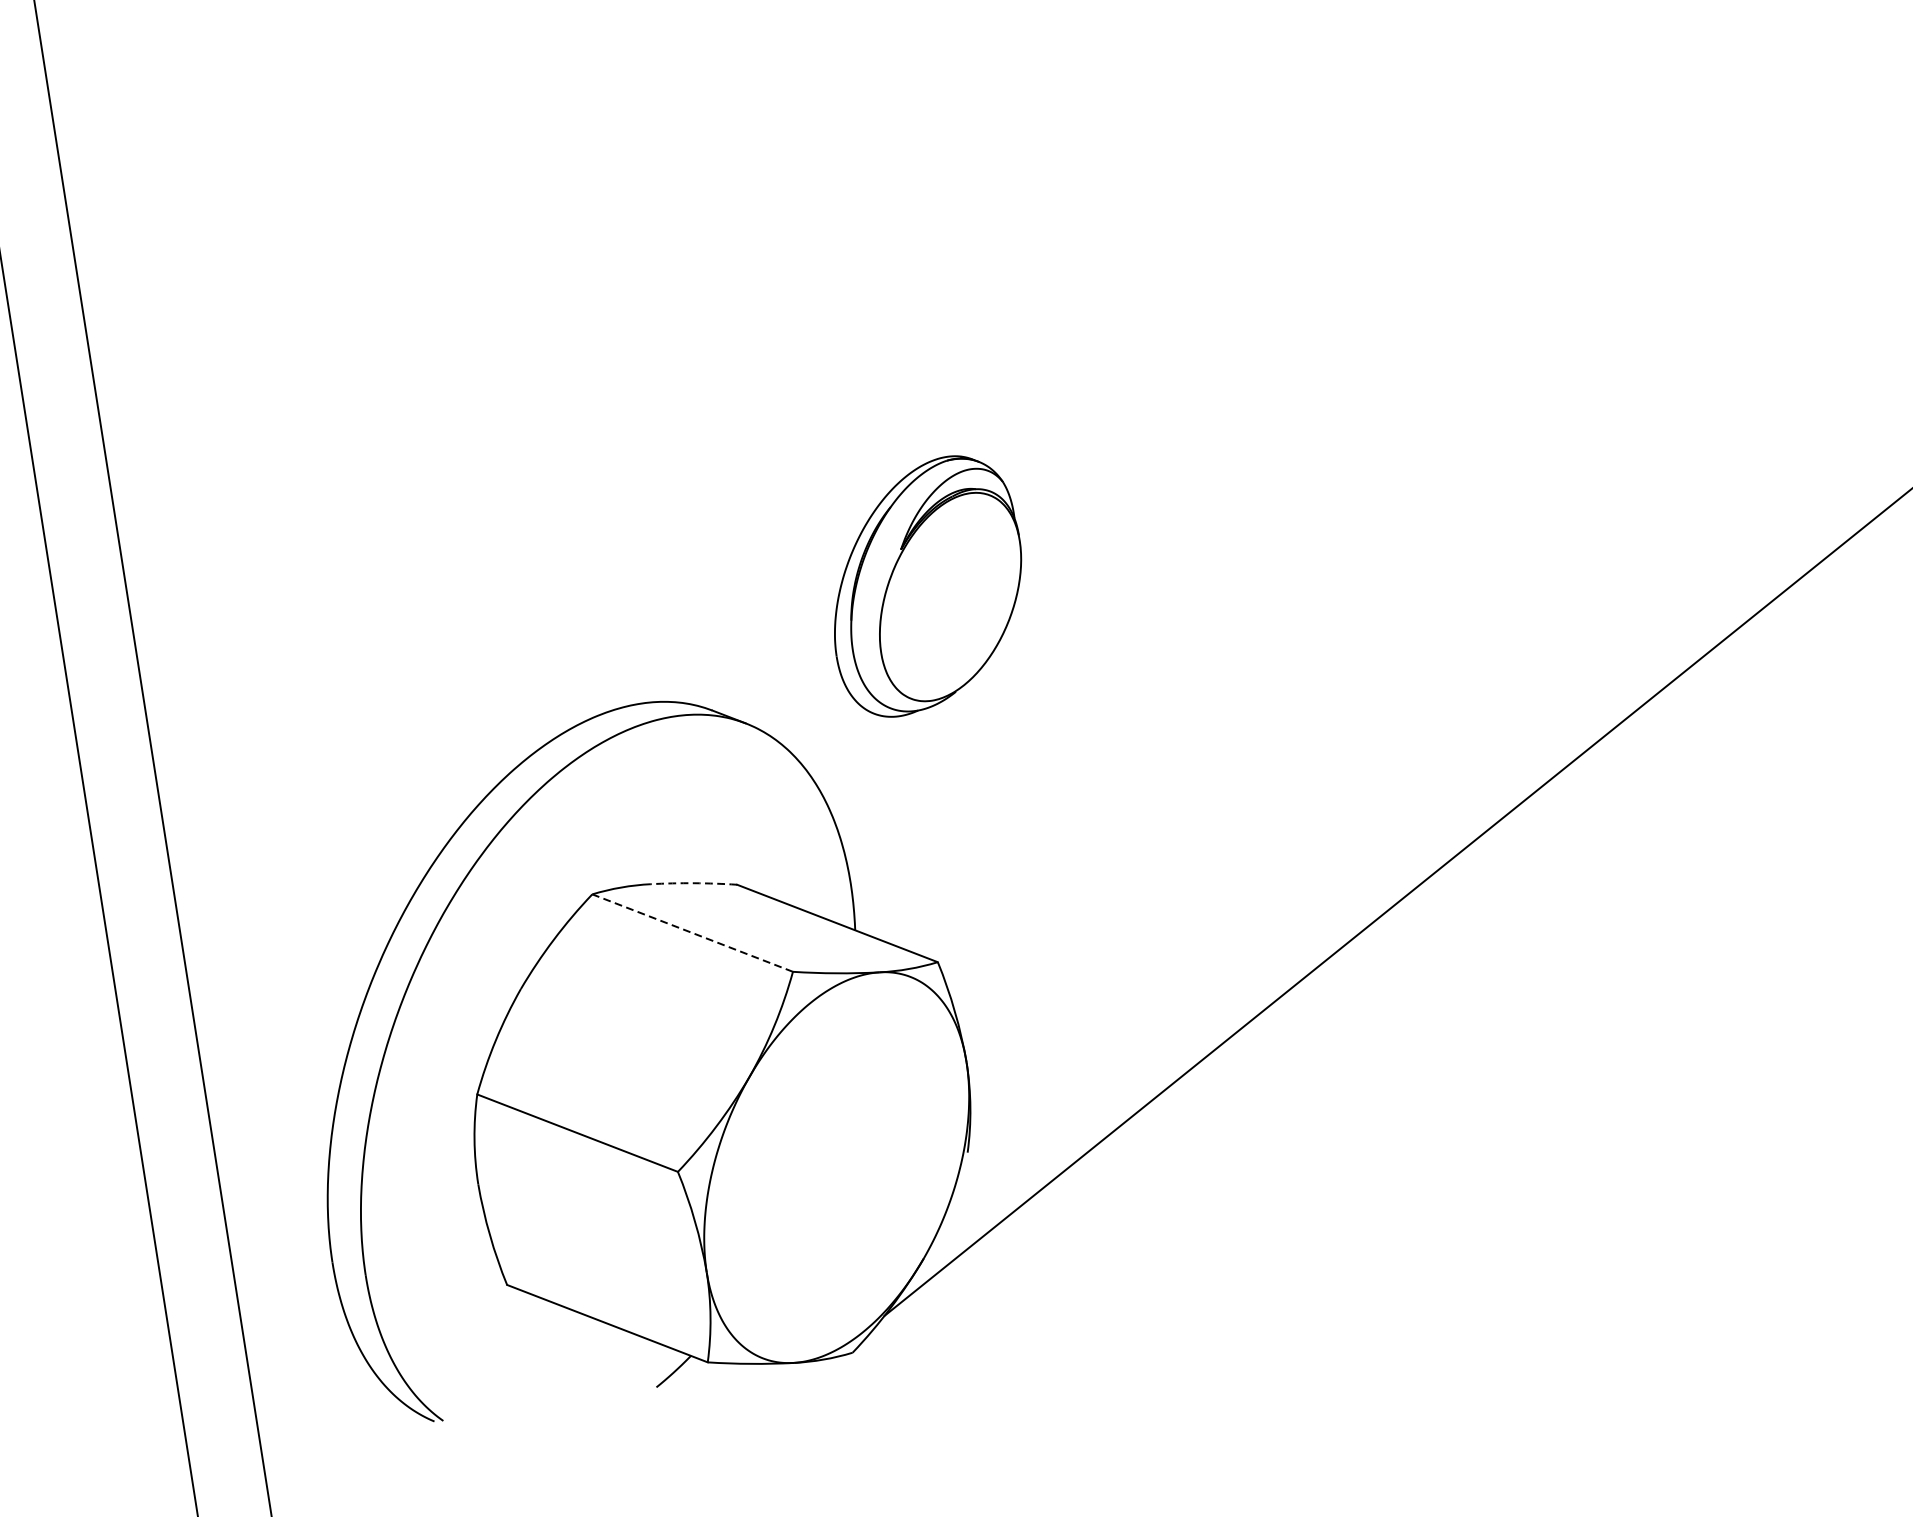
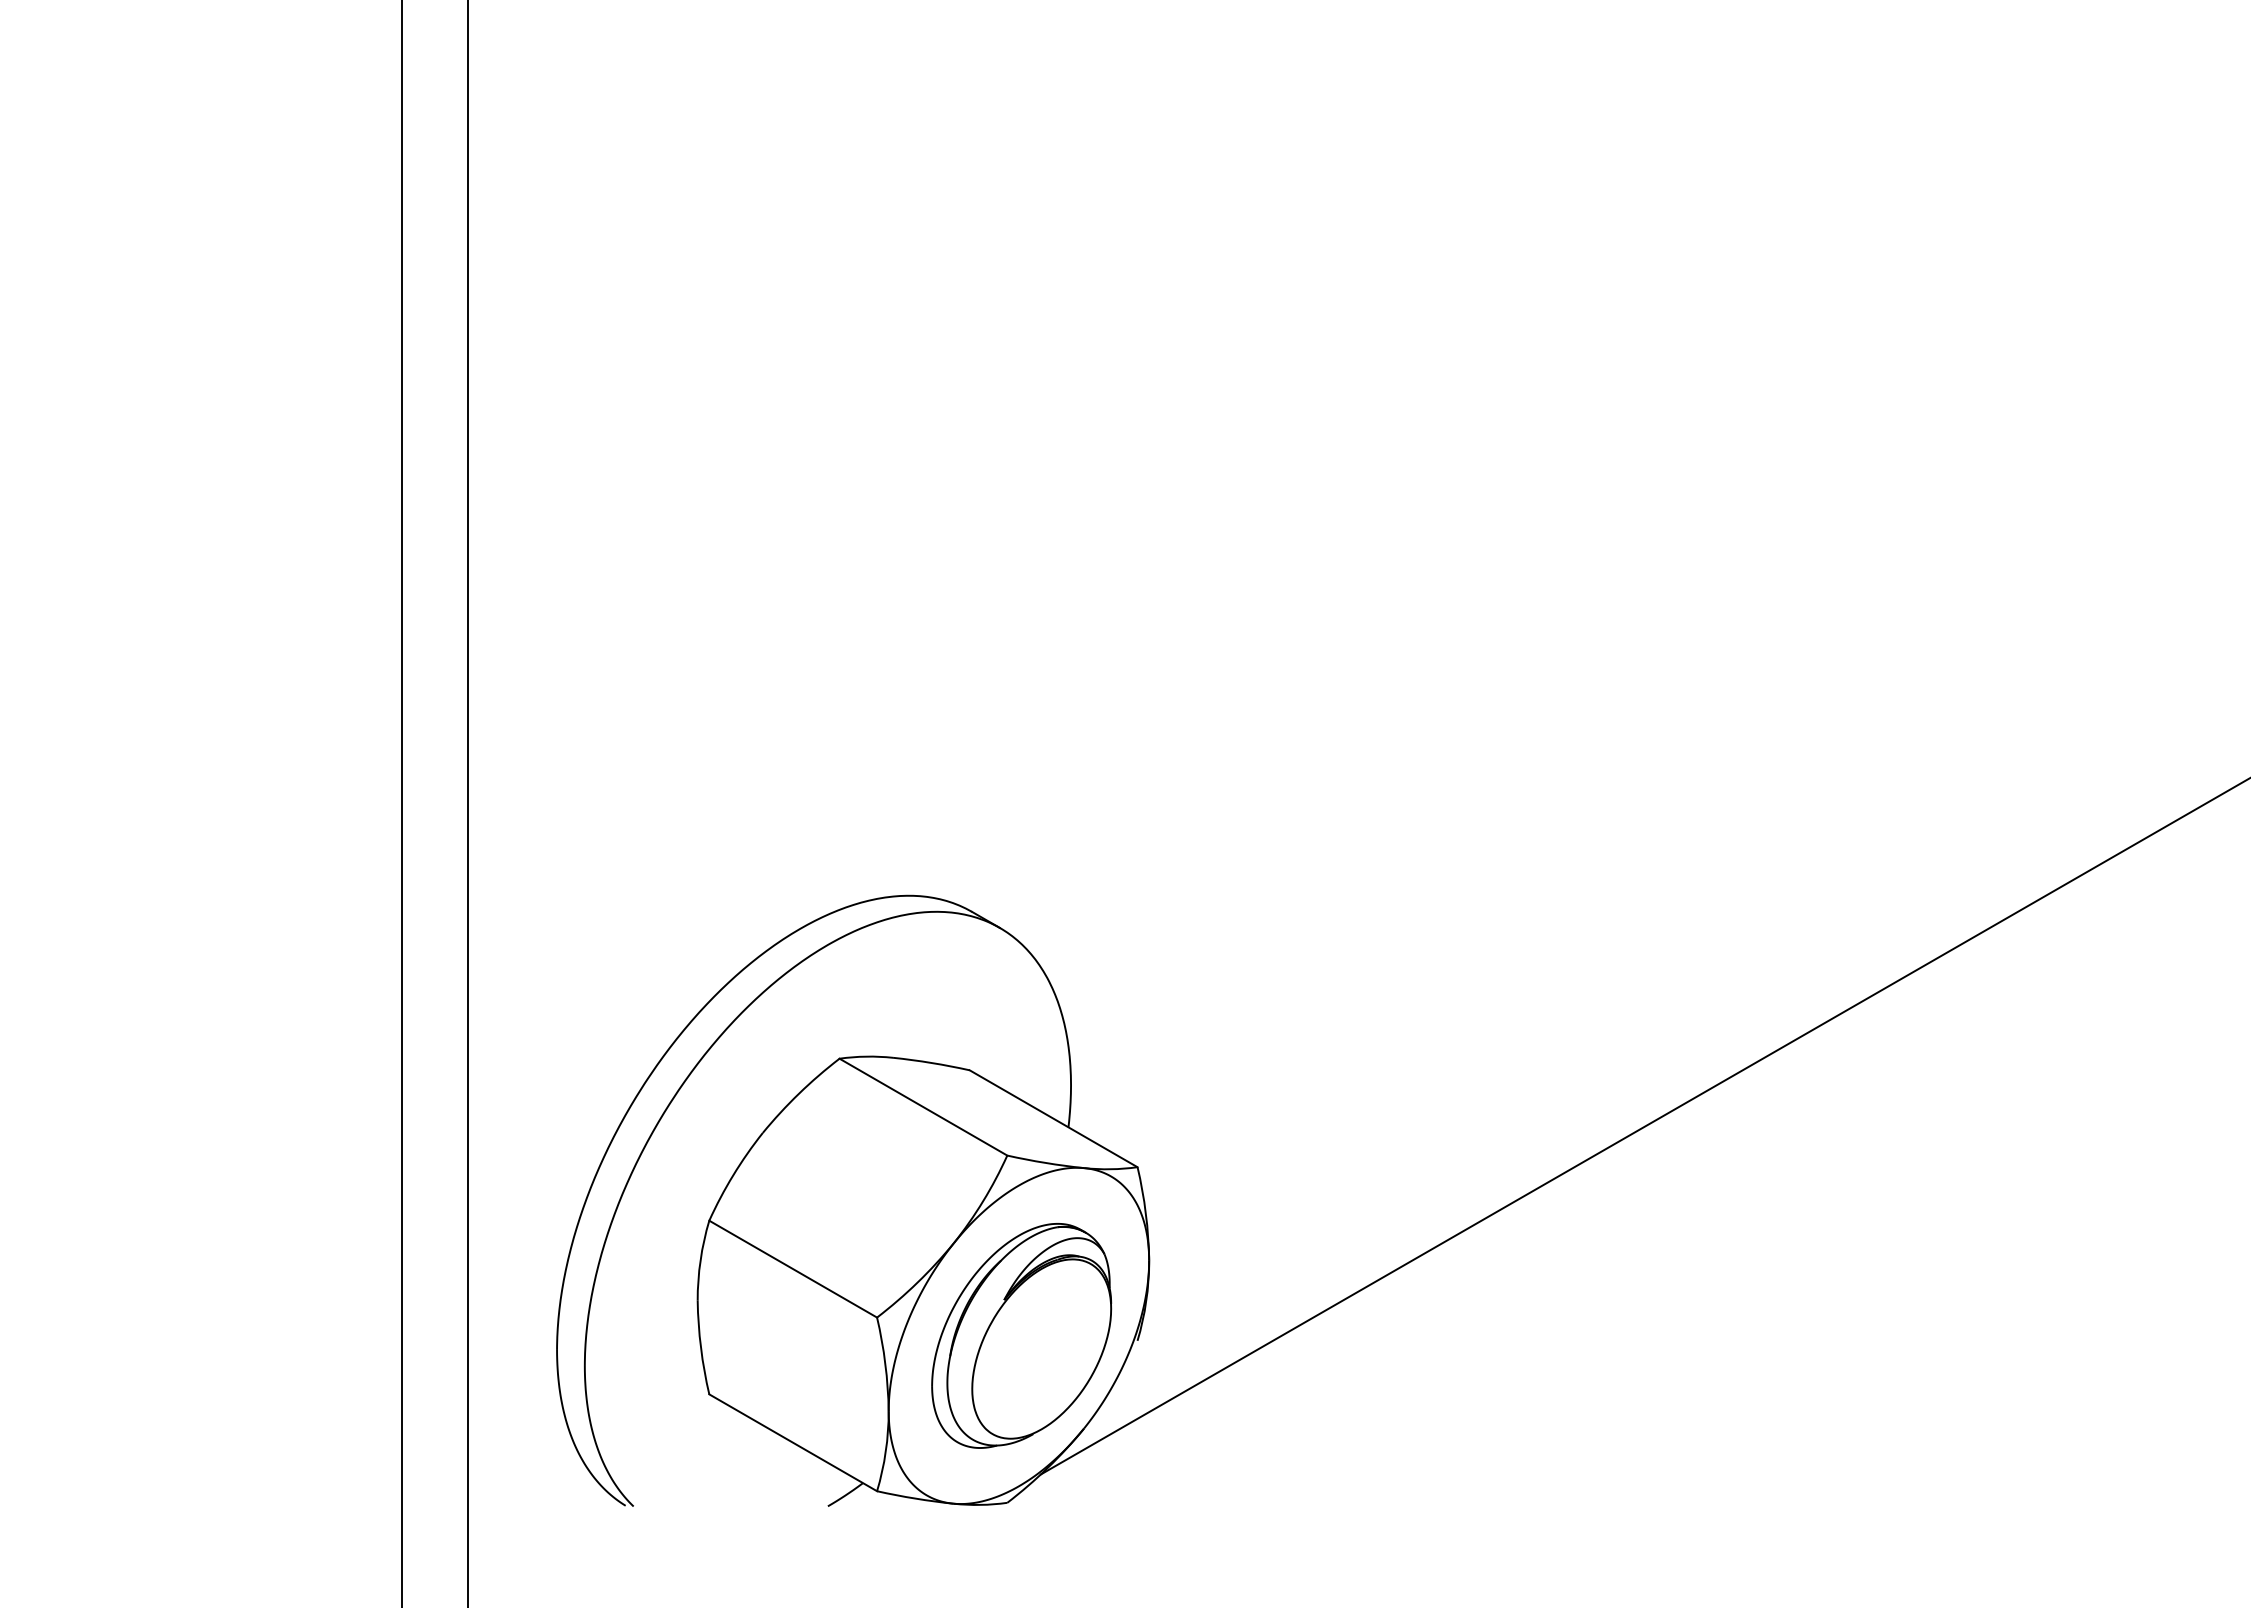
part: (926, 585) -> (1021, 1335), moved
arc: (693, 882) -> (931, 1062), dashed -> solid
line: (692, 933) -> (923, 1107), dashed -> solid

